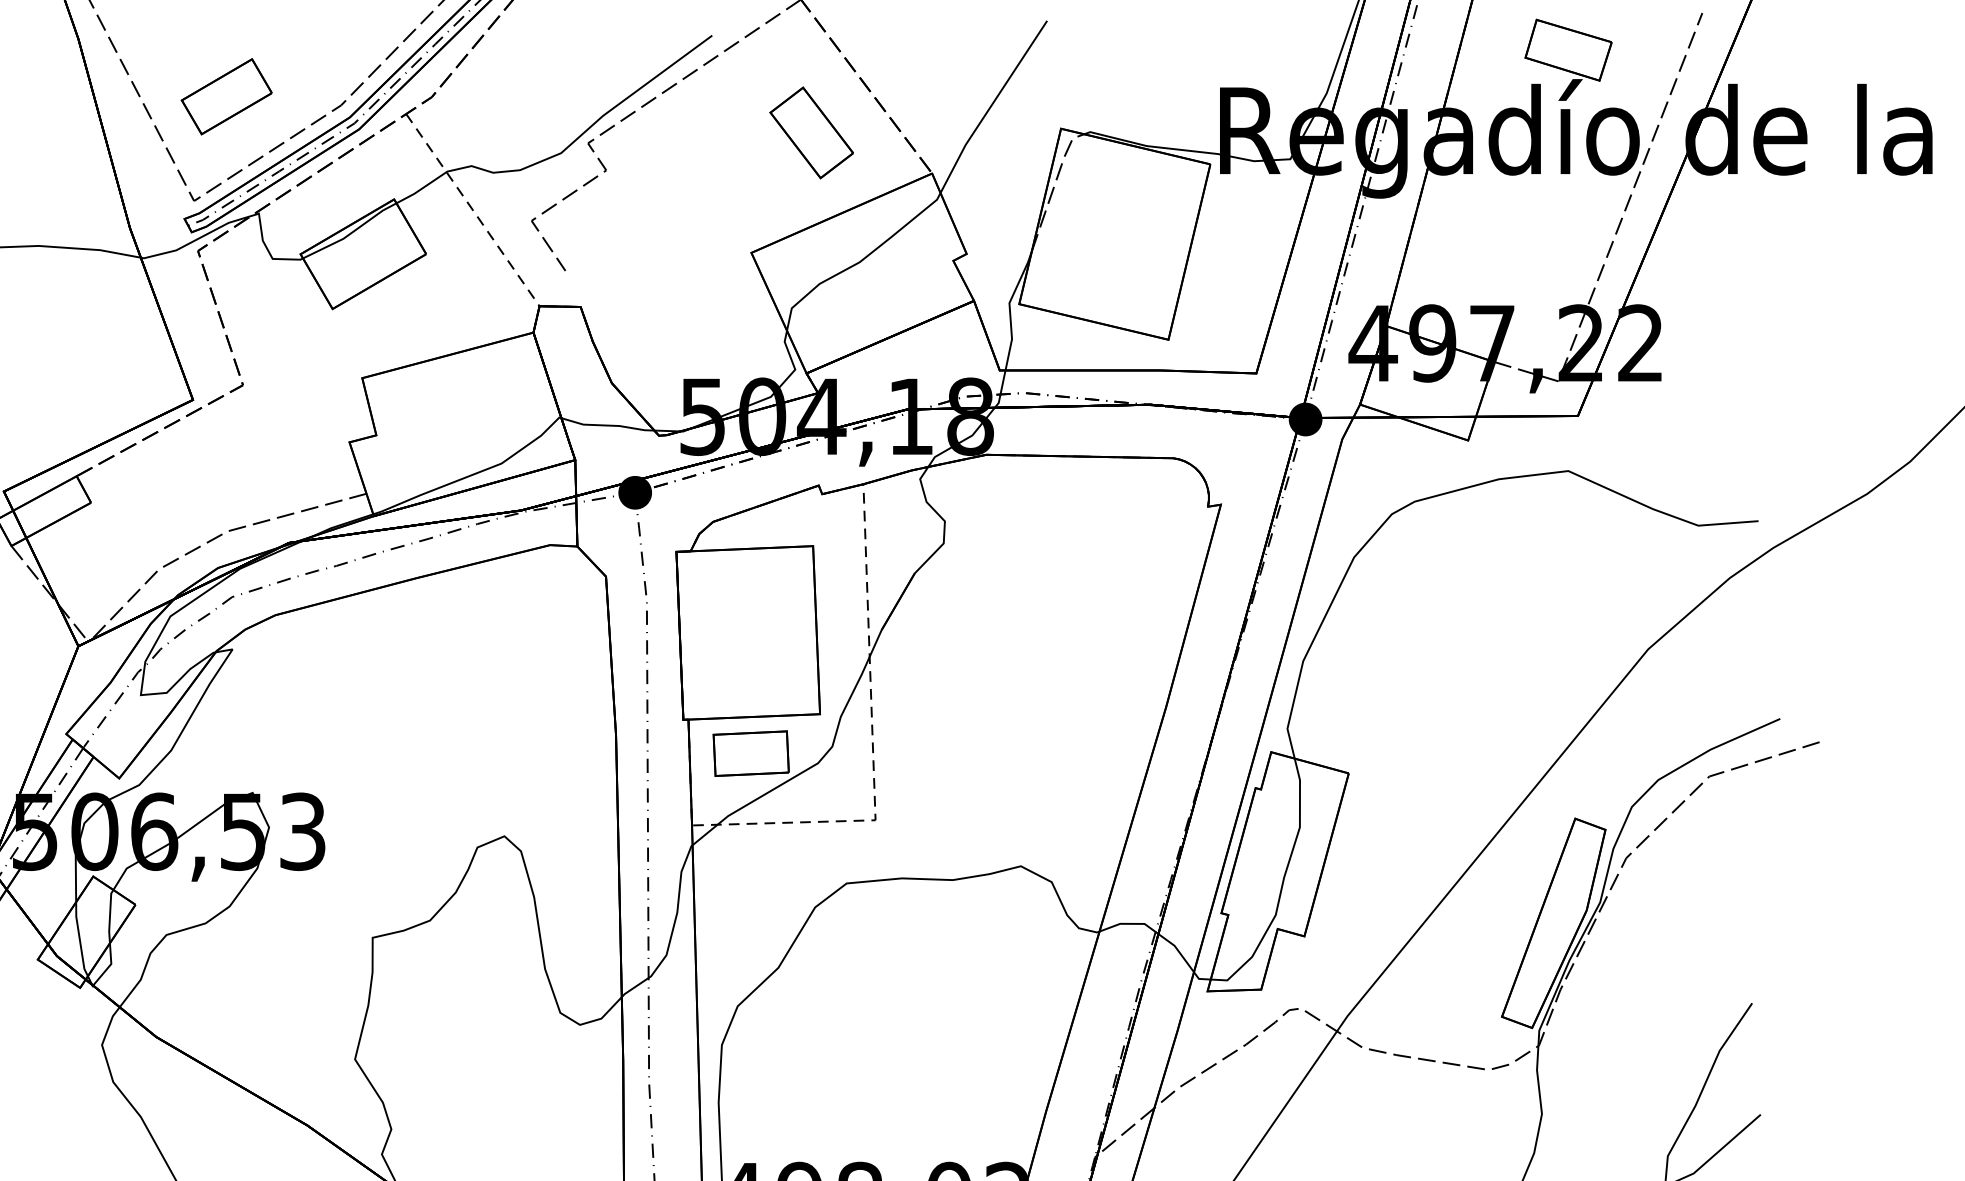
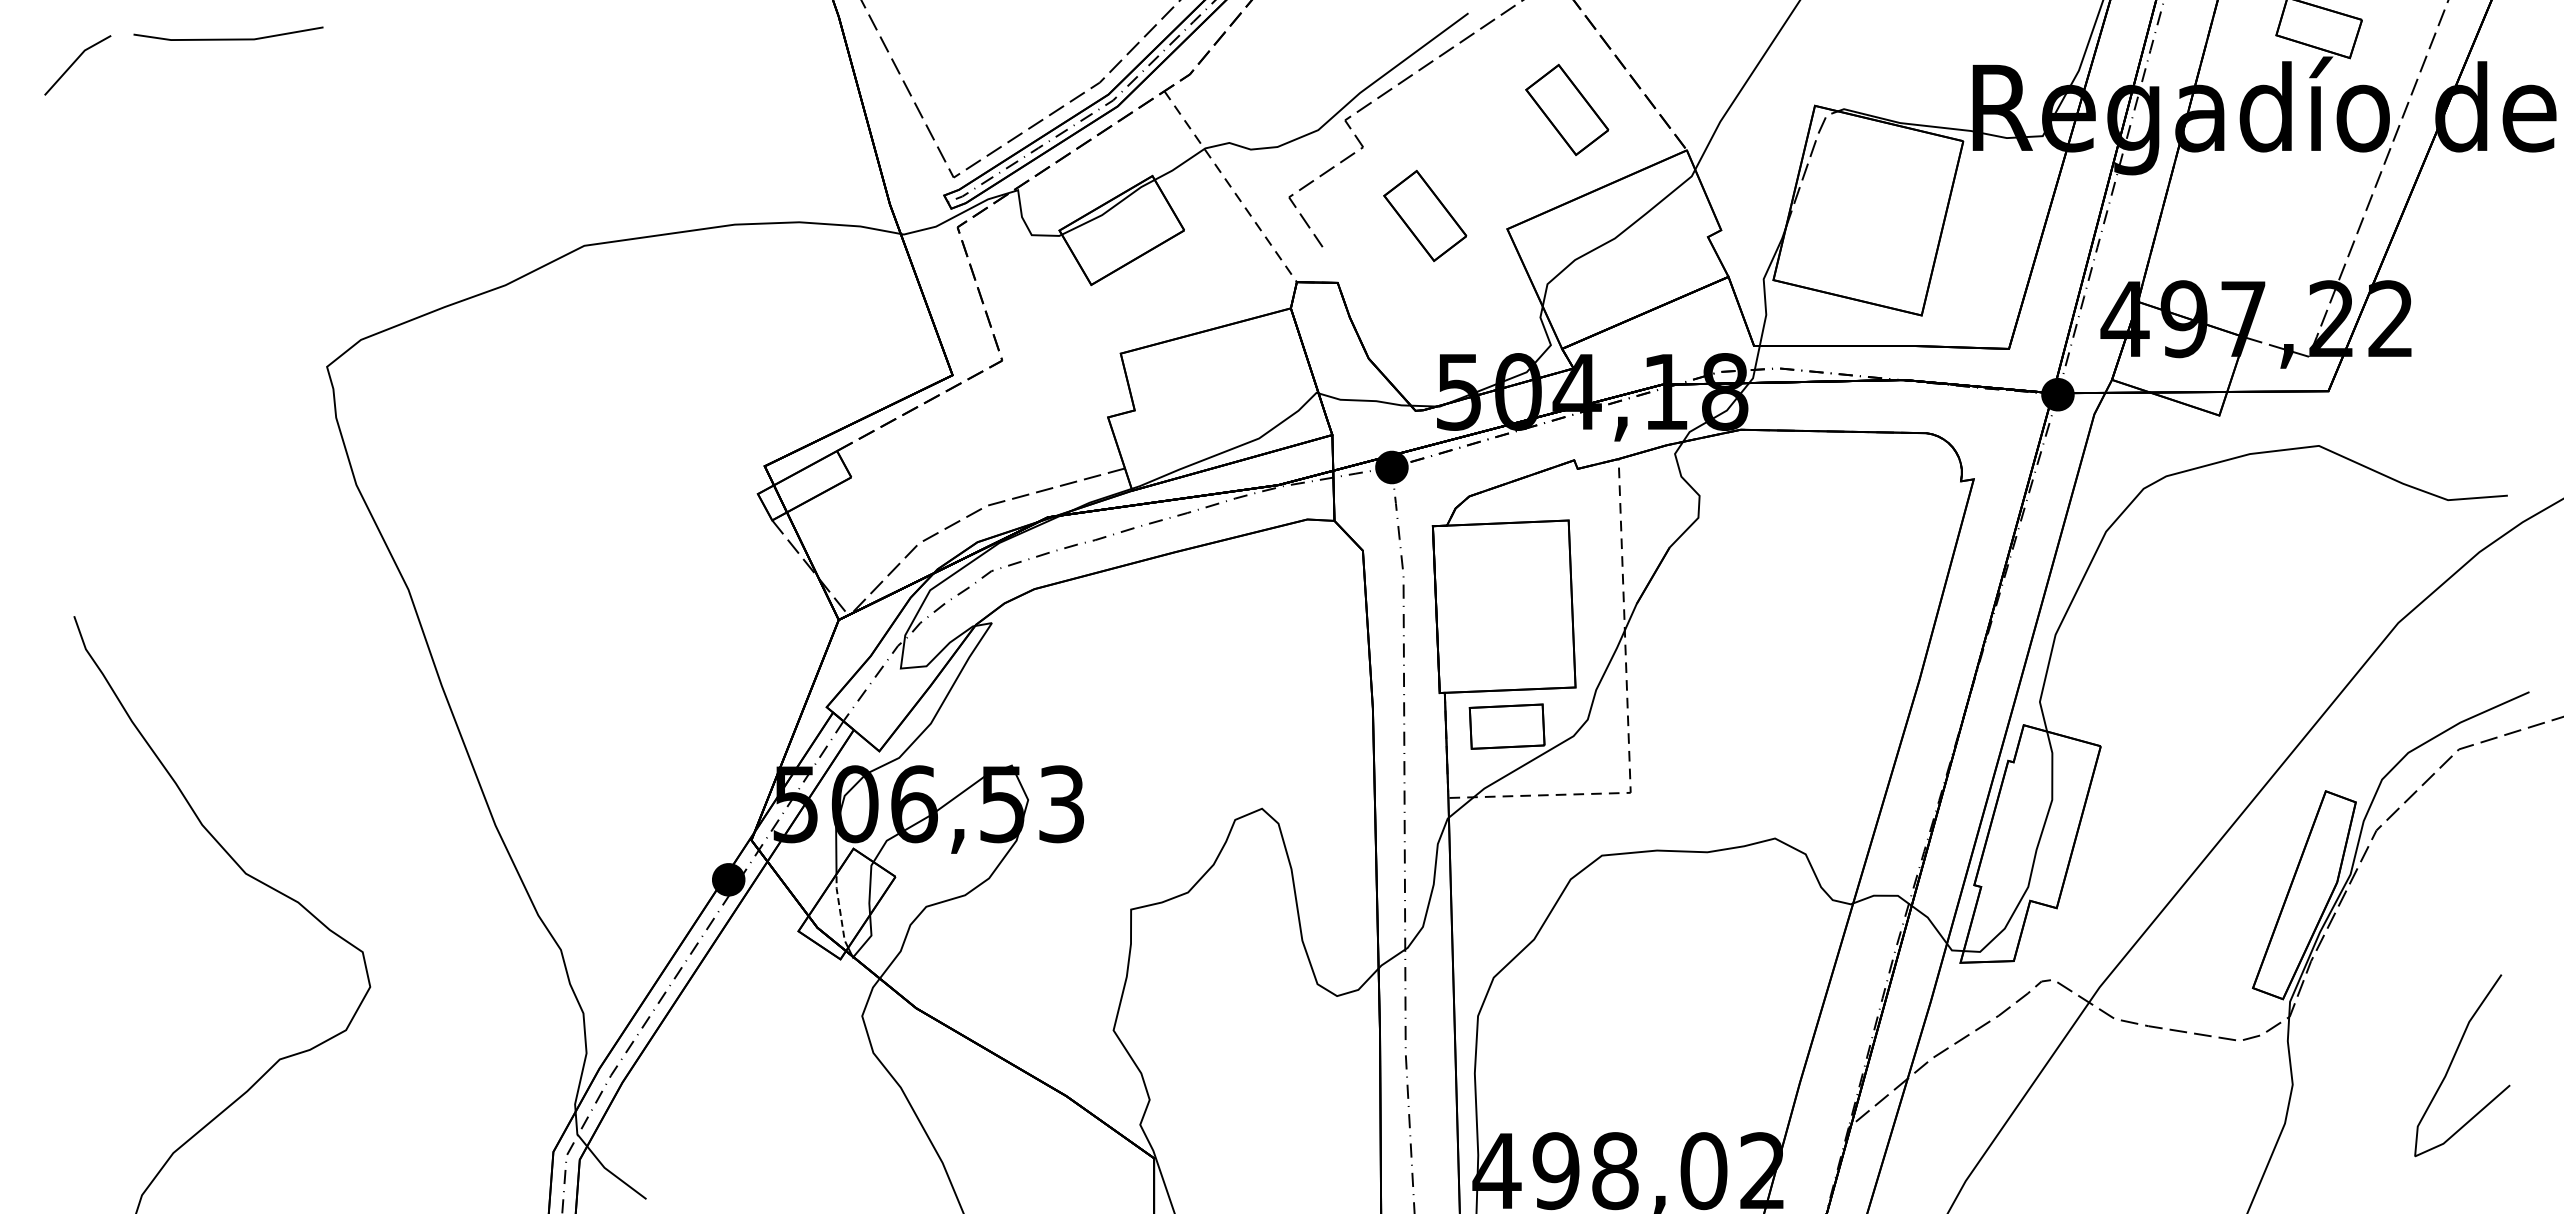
part: (226, 96) -> (985, 73), removed
part: (669, 239) -> (1425, 215), added
line: (80, 939) -> (840, 911), solid -> dashed

